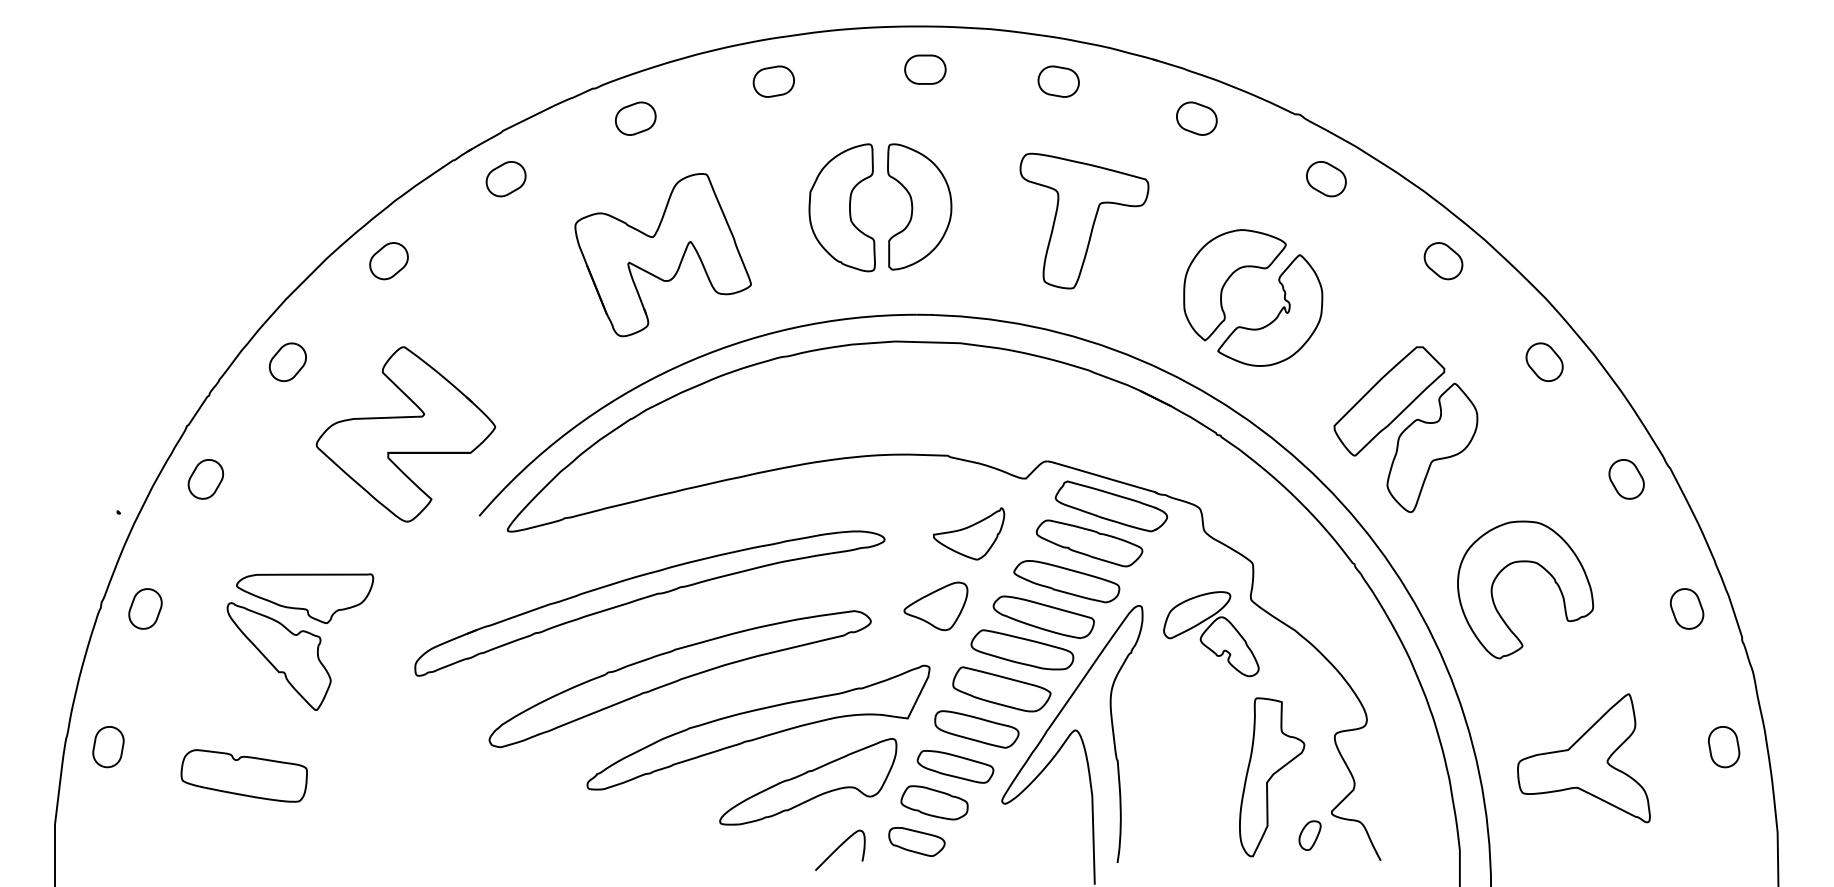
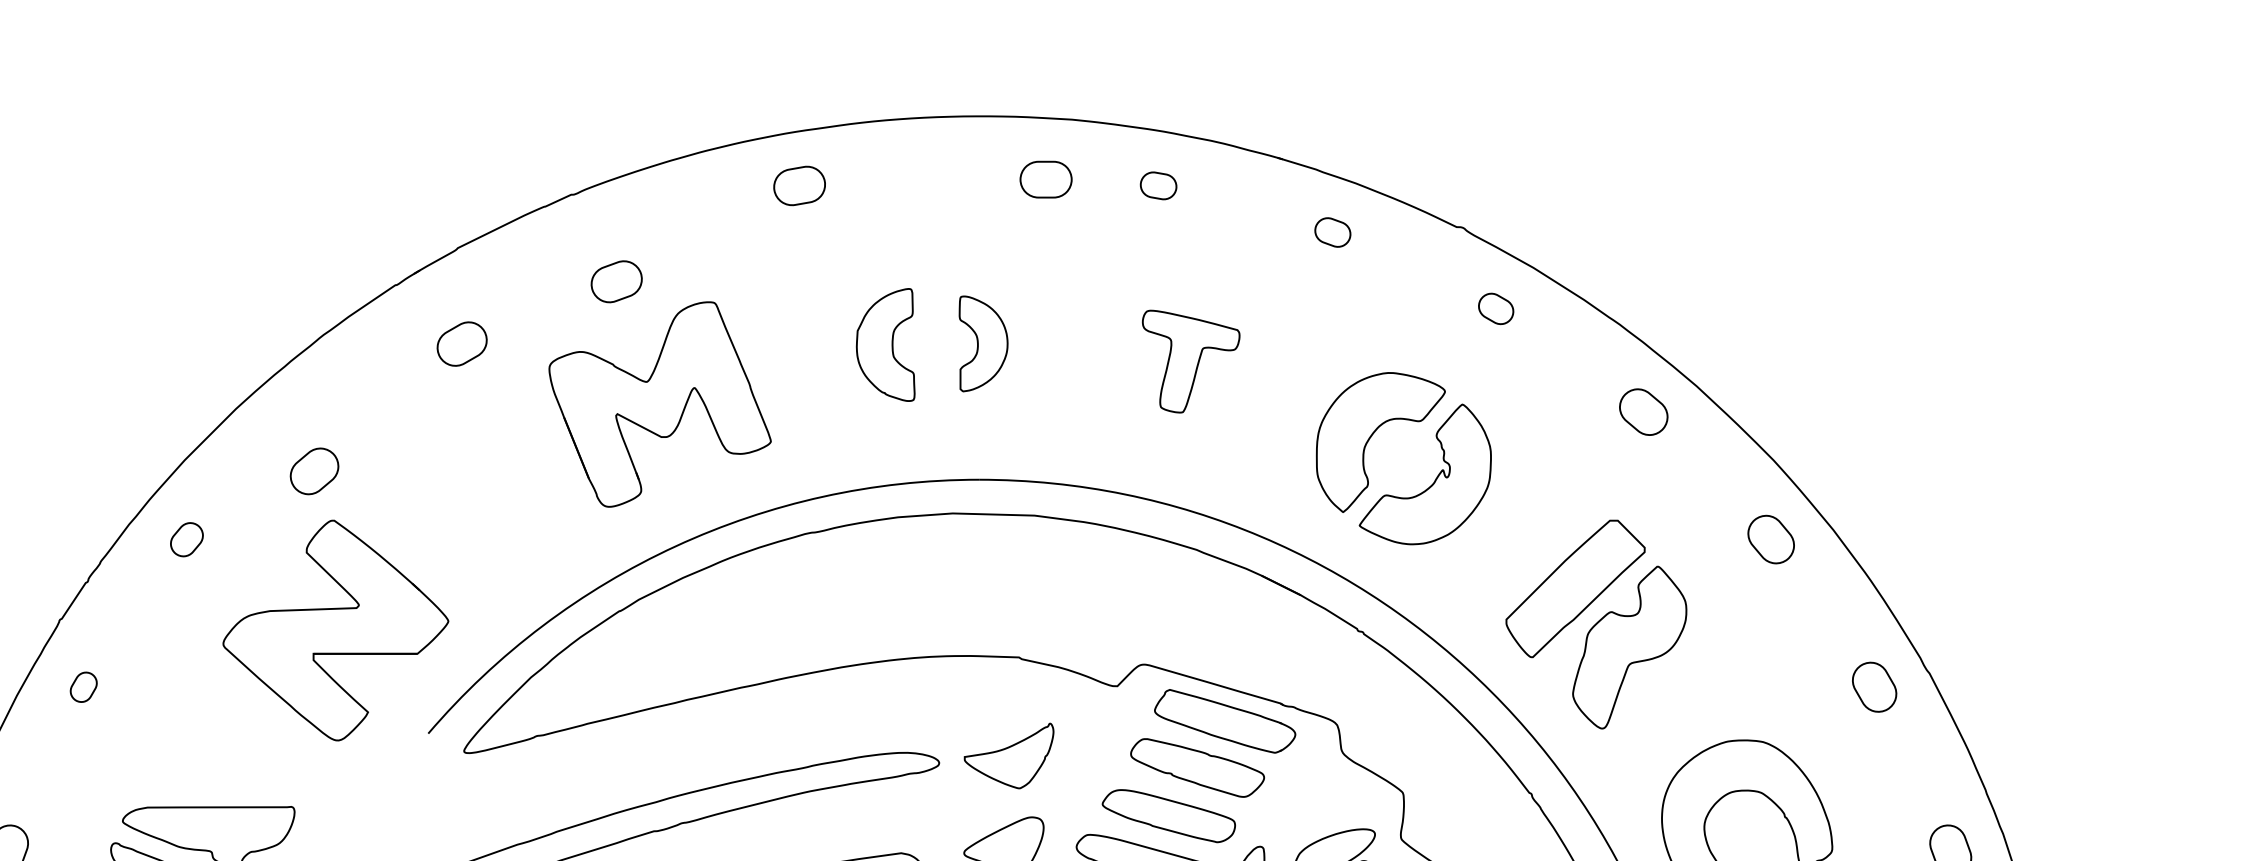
part: (925, 69) -> (1046, 179), moved
part: (1058, 81) -> (1158, 185), size x0.7
part: (635, 118) -> (616, 281), moved
part: (1196, 118) -> (1332, 232), size x0.7
part: (505, 179) -> (461, 344), moved
part: (1326, 179) -> (1496, 309), size x0.7
part: (919, 206) -> (983, 343), size x0.6
part: (841, 207) -> (884, 344), size x0.7
part: (1084, 220) -> (1191, 360), size x0.6
part: (388, 261) -> (313, 471), moved
part: (287, 362) -> (186, 539), size x0.7
part: (205, 479) -> (83, 687), size x0.6
part: (969, 533) -> (1009, 755), moved

